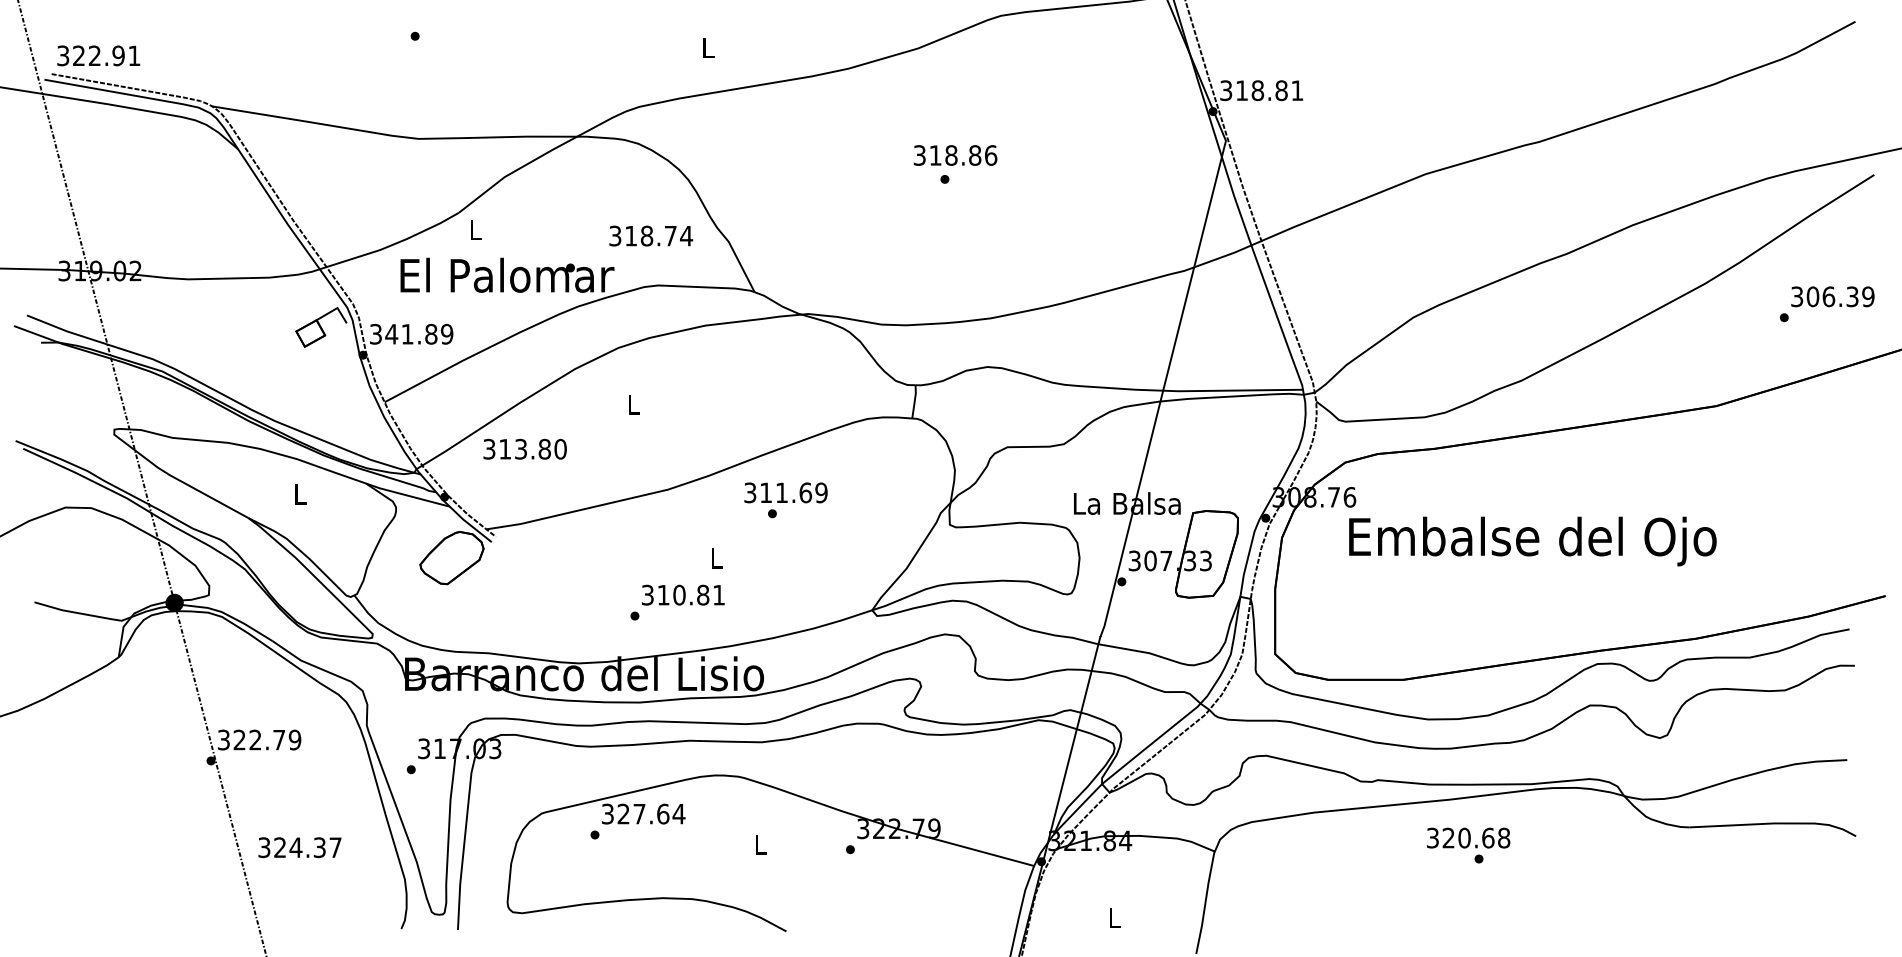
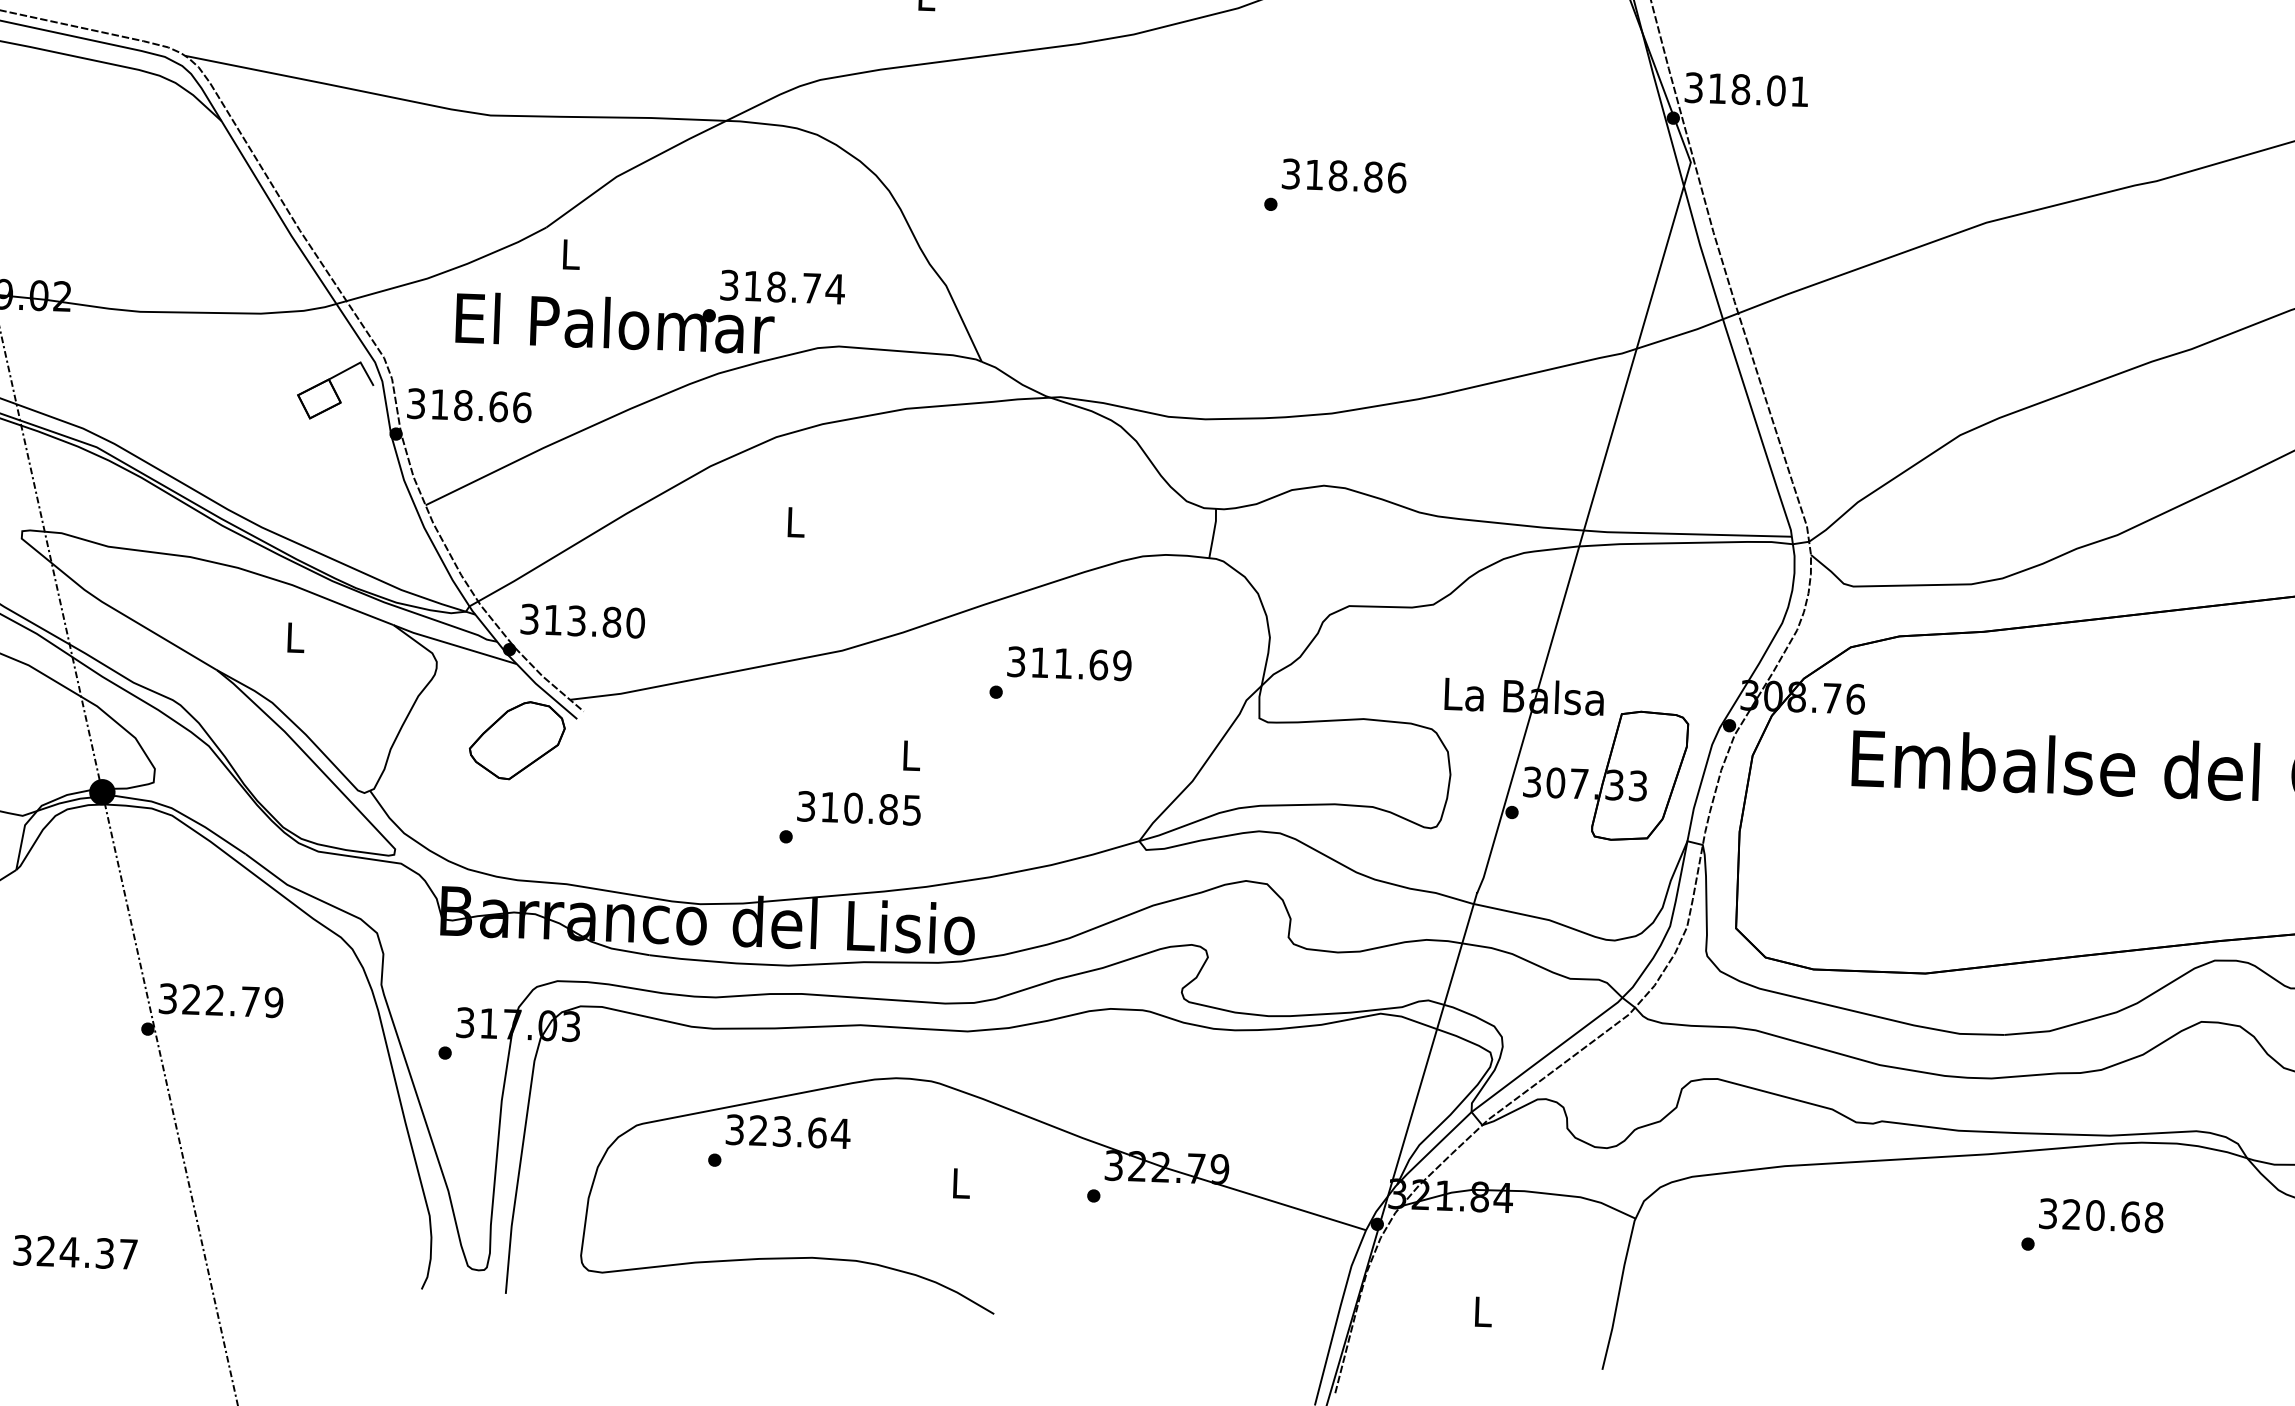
text: (1281, 90) -> (1776, 90), 318.81 -> 318.01
text: (955, 155) -> (1344, 175), moved
text: (651, 235) -> (783, 286), moved
text: (419, 333) -> (481, 404), 341.89 -> 318.66
text: (524, 448) -> (581, 620), moved
text: (785, 492) -> (1068, 663), moved
text: (718, 595) -> (911, 810), 310.81 -> 310.85
text: (639, 813) -> (782, 1130), 327.64 -> 323.64
text: (1468, 837) -> (2101, 1214), moved
text: (299, 847) -> (74, 1252), moved

